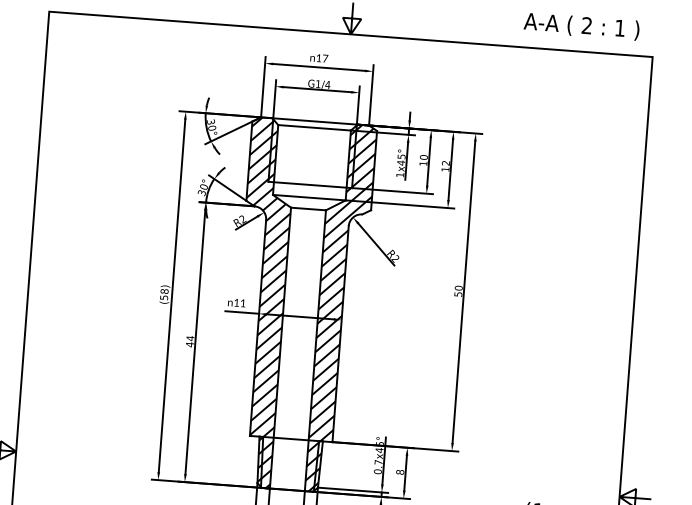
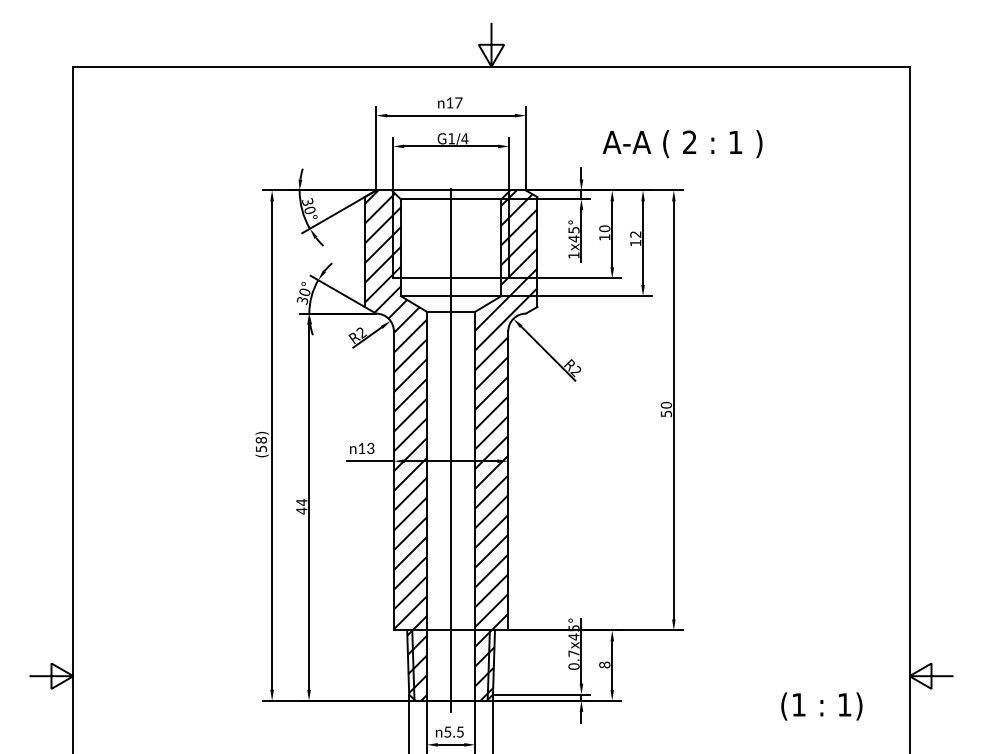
text: (581, 26) -> (682, 144), moved
text: (242, 303) -> (370, 448), 11 -> 13
line: (301, 309) -> (451, 450), added

